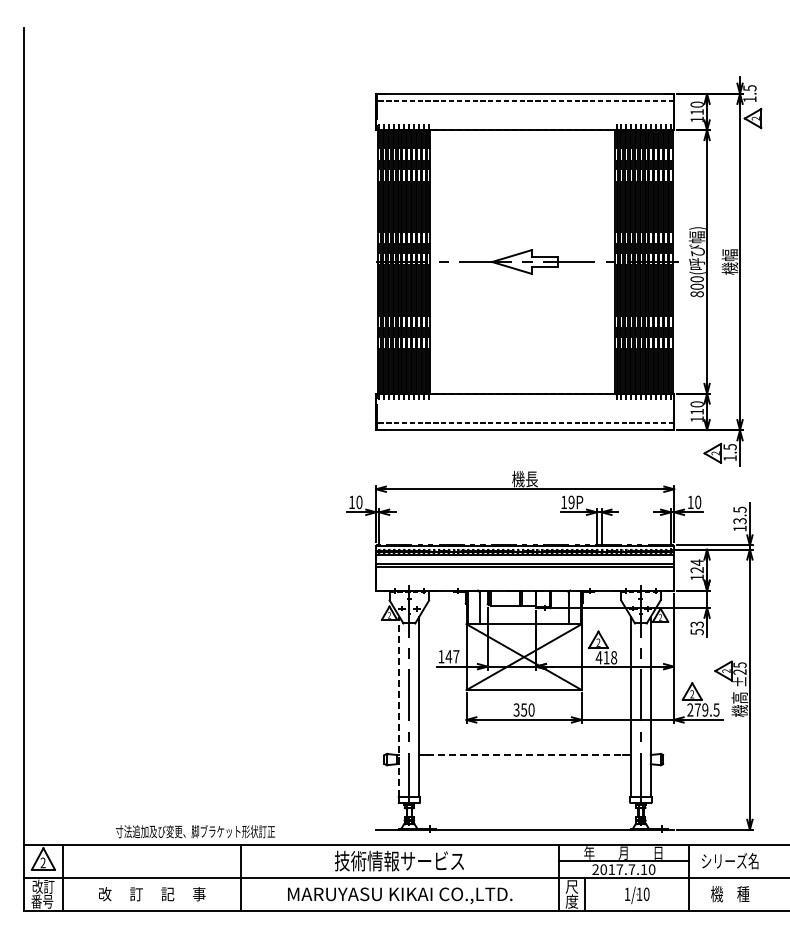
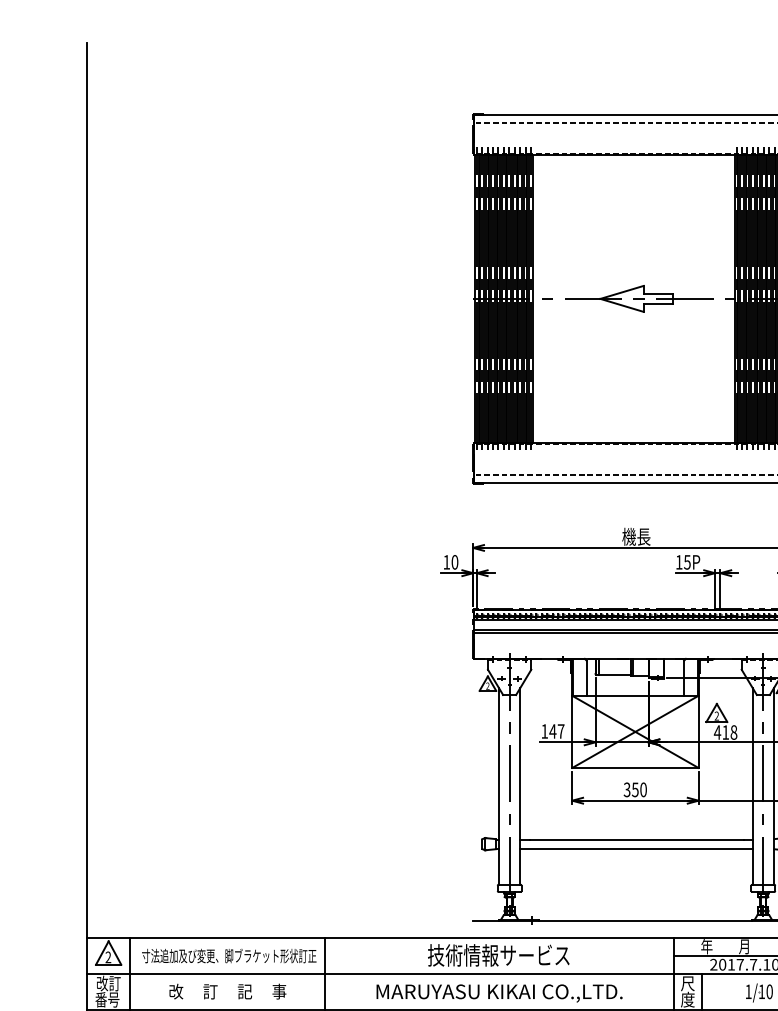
text: (571, 501) -> (687, 561), 19P -> 15P
line: (399, 706) -> (498, 785), dashed -> solid
line: (525, 755) -> (636, 839), dashed -> solid
line: (525, 763) -> (636, 848), added
text: (194, 831) -> (228, 955), moved

